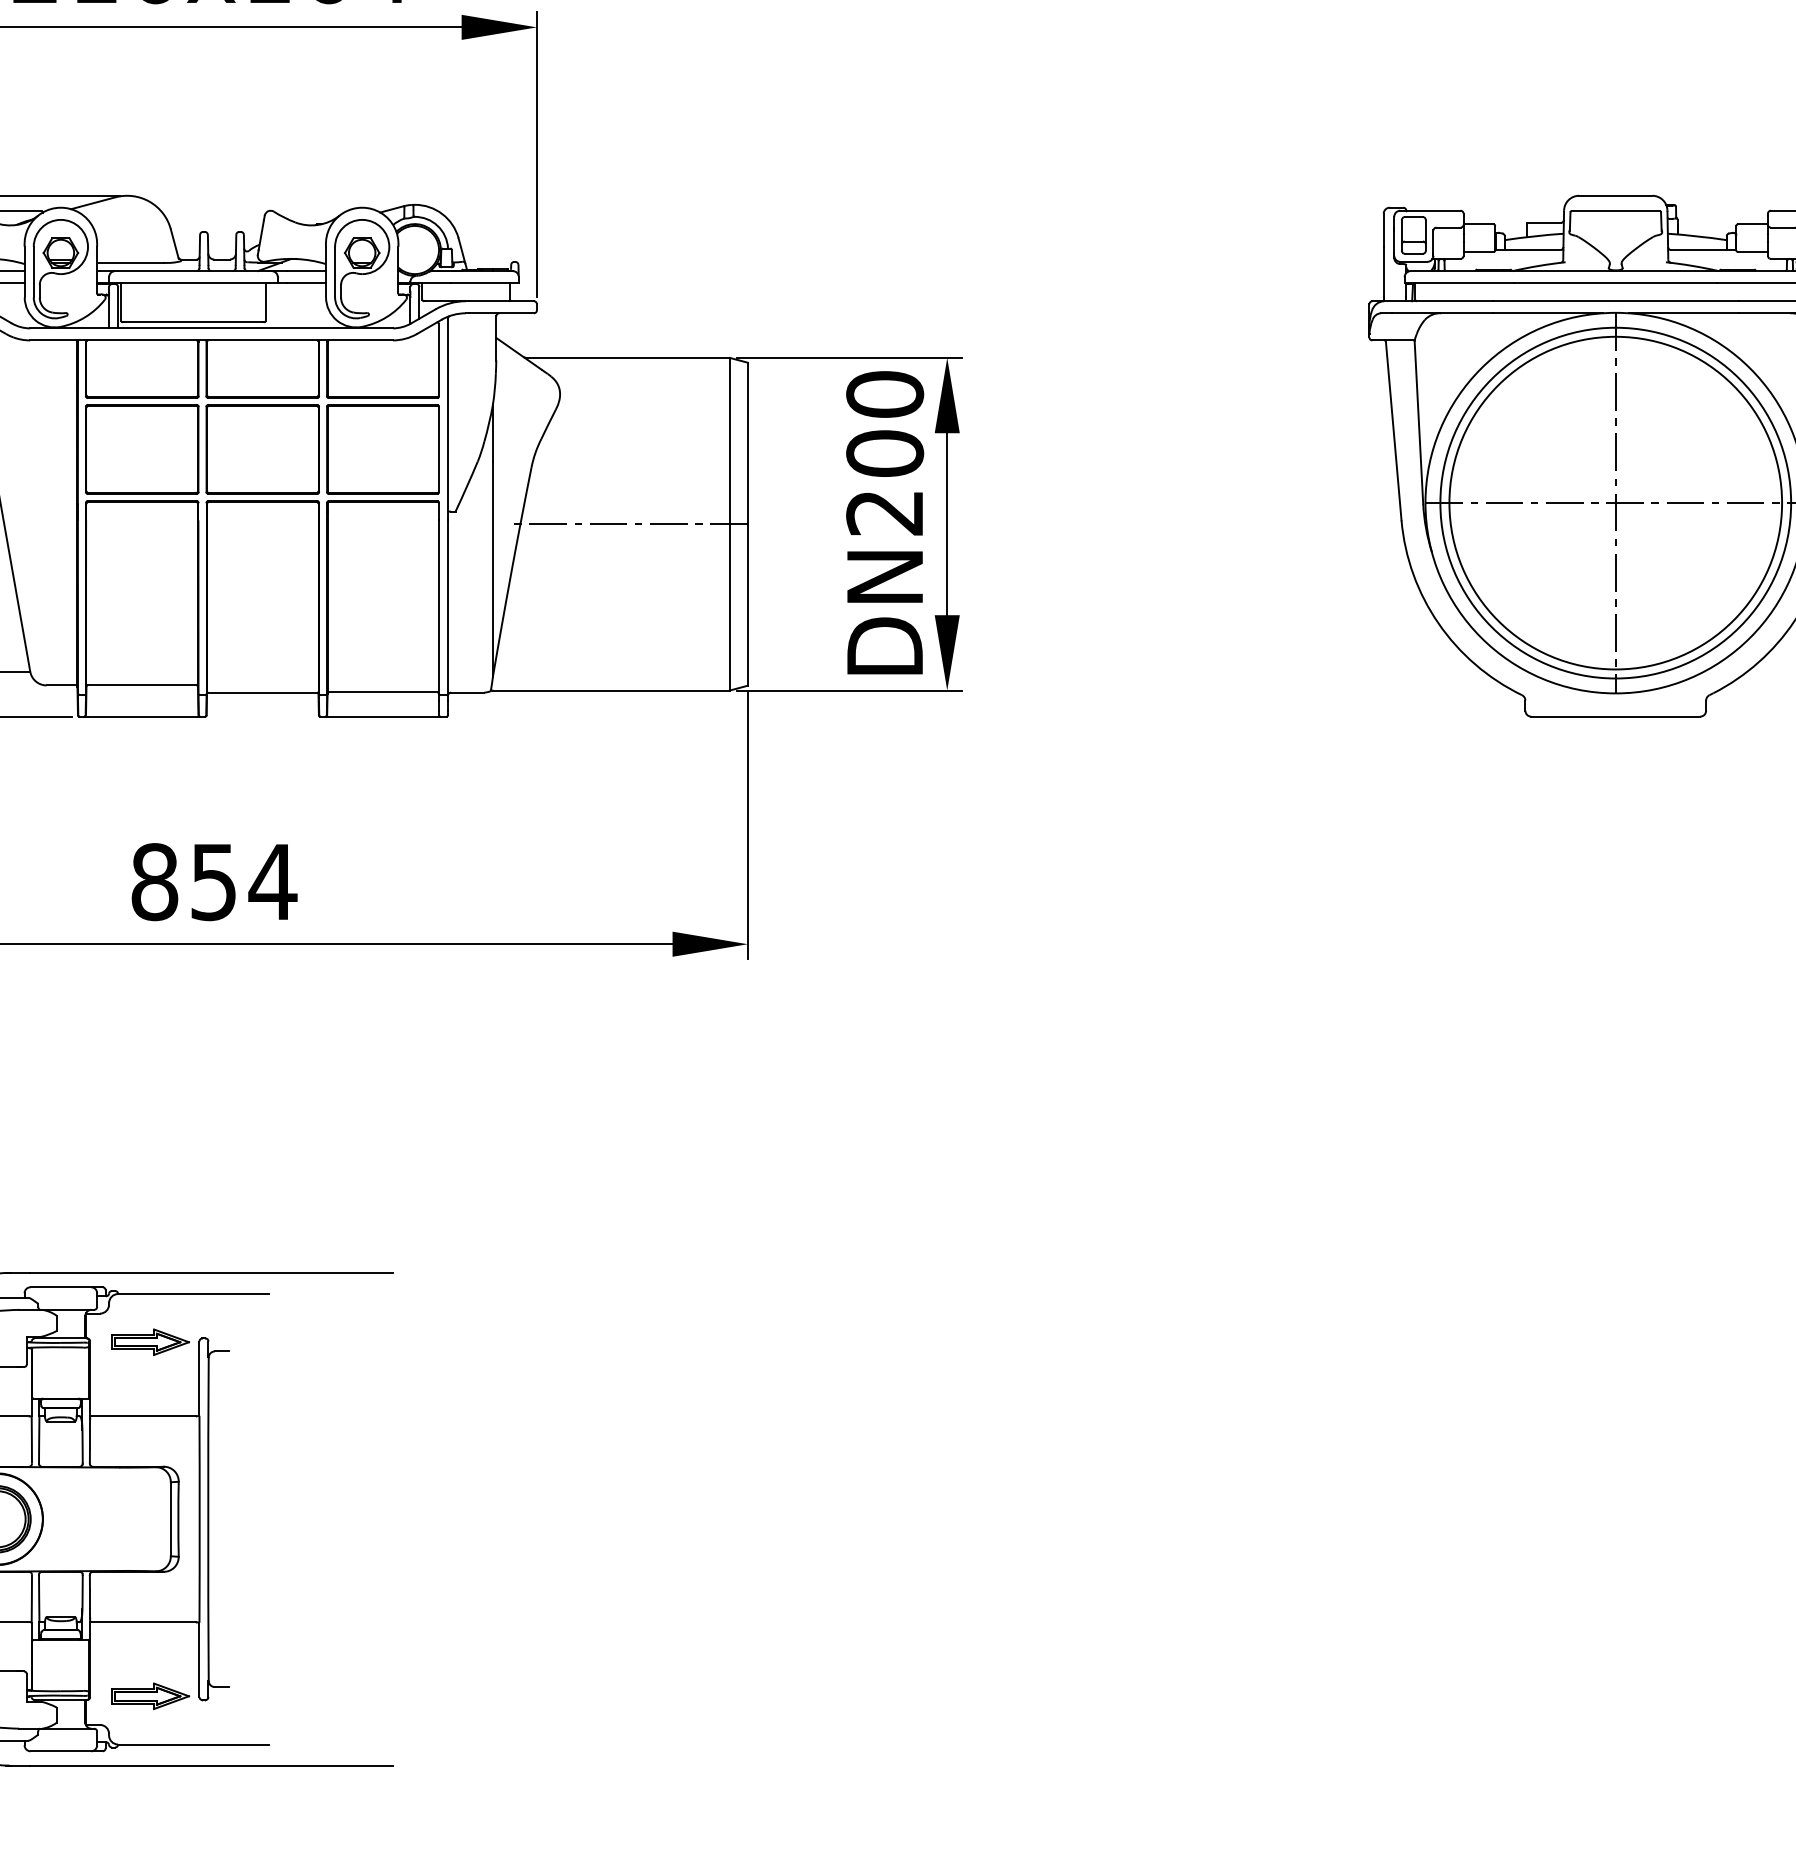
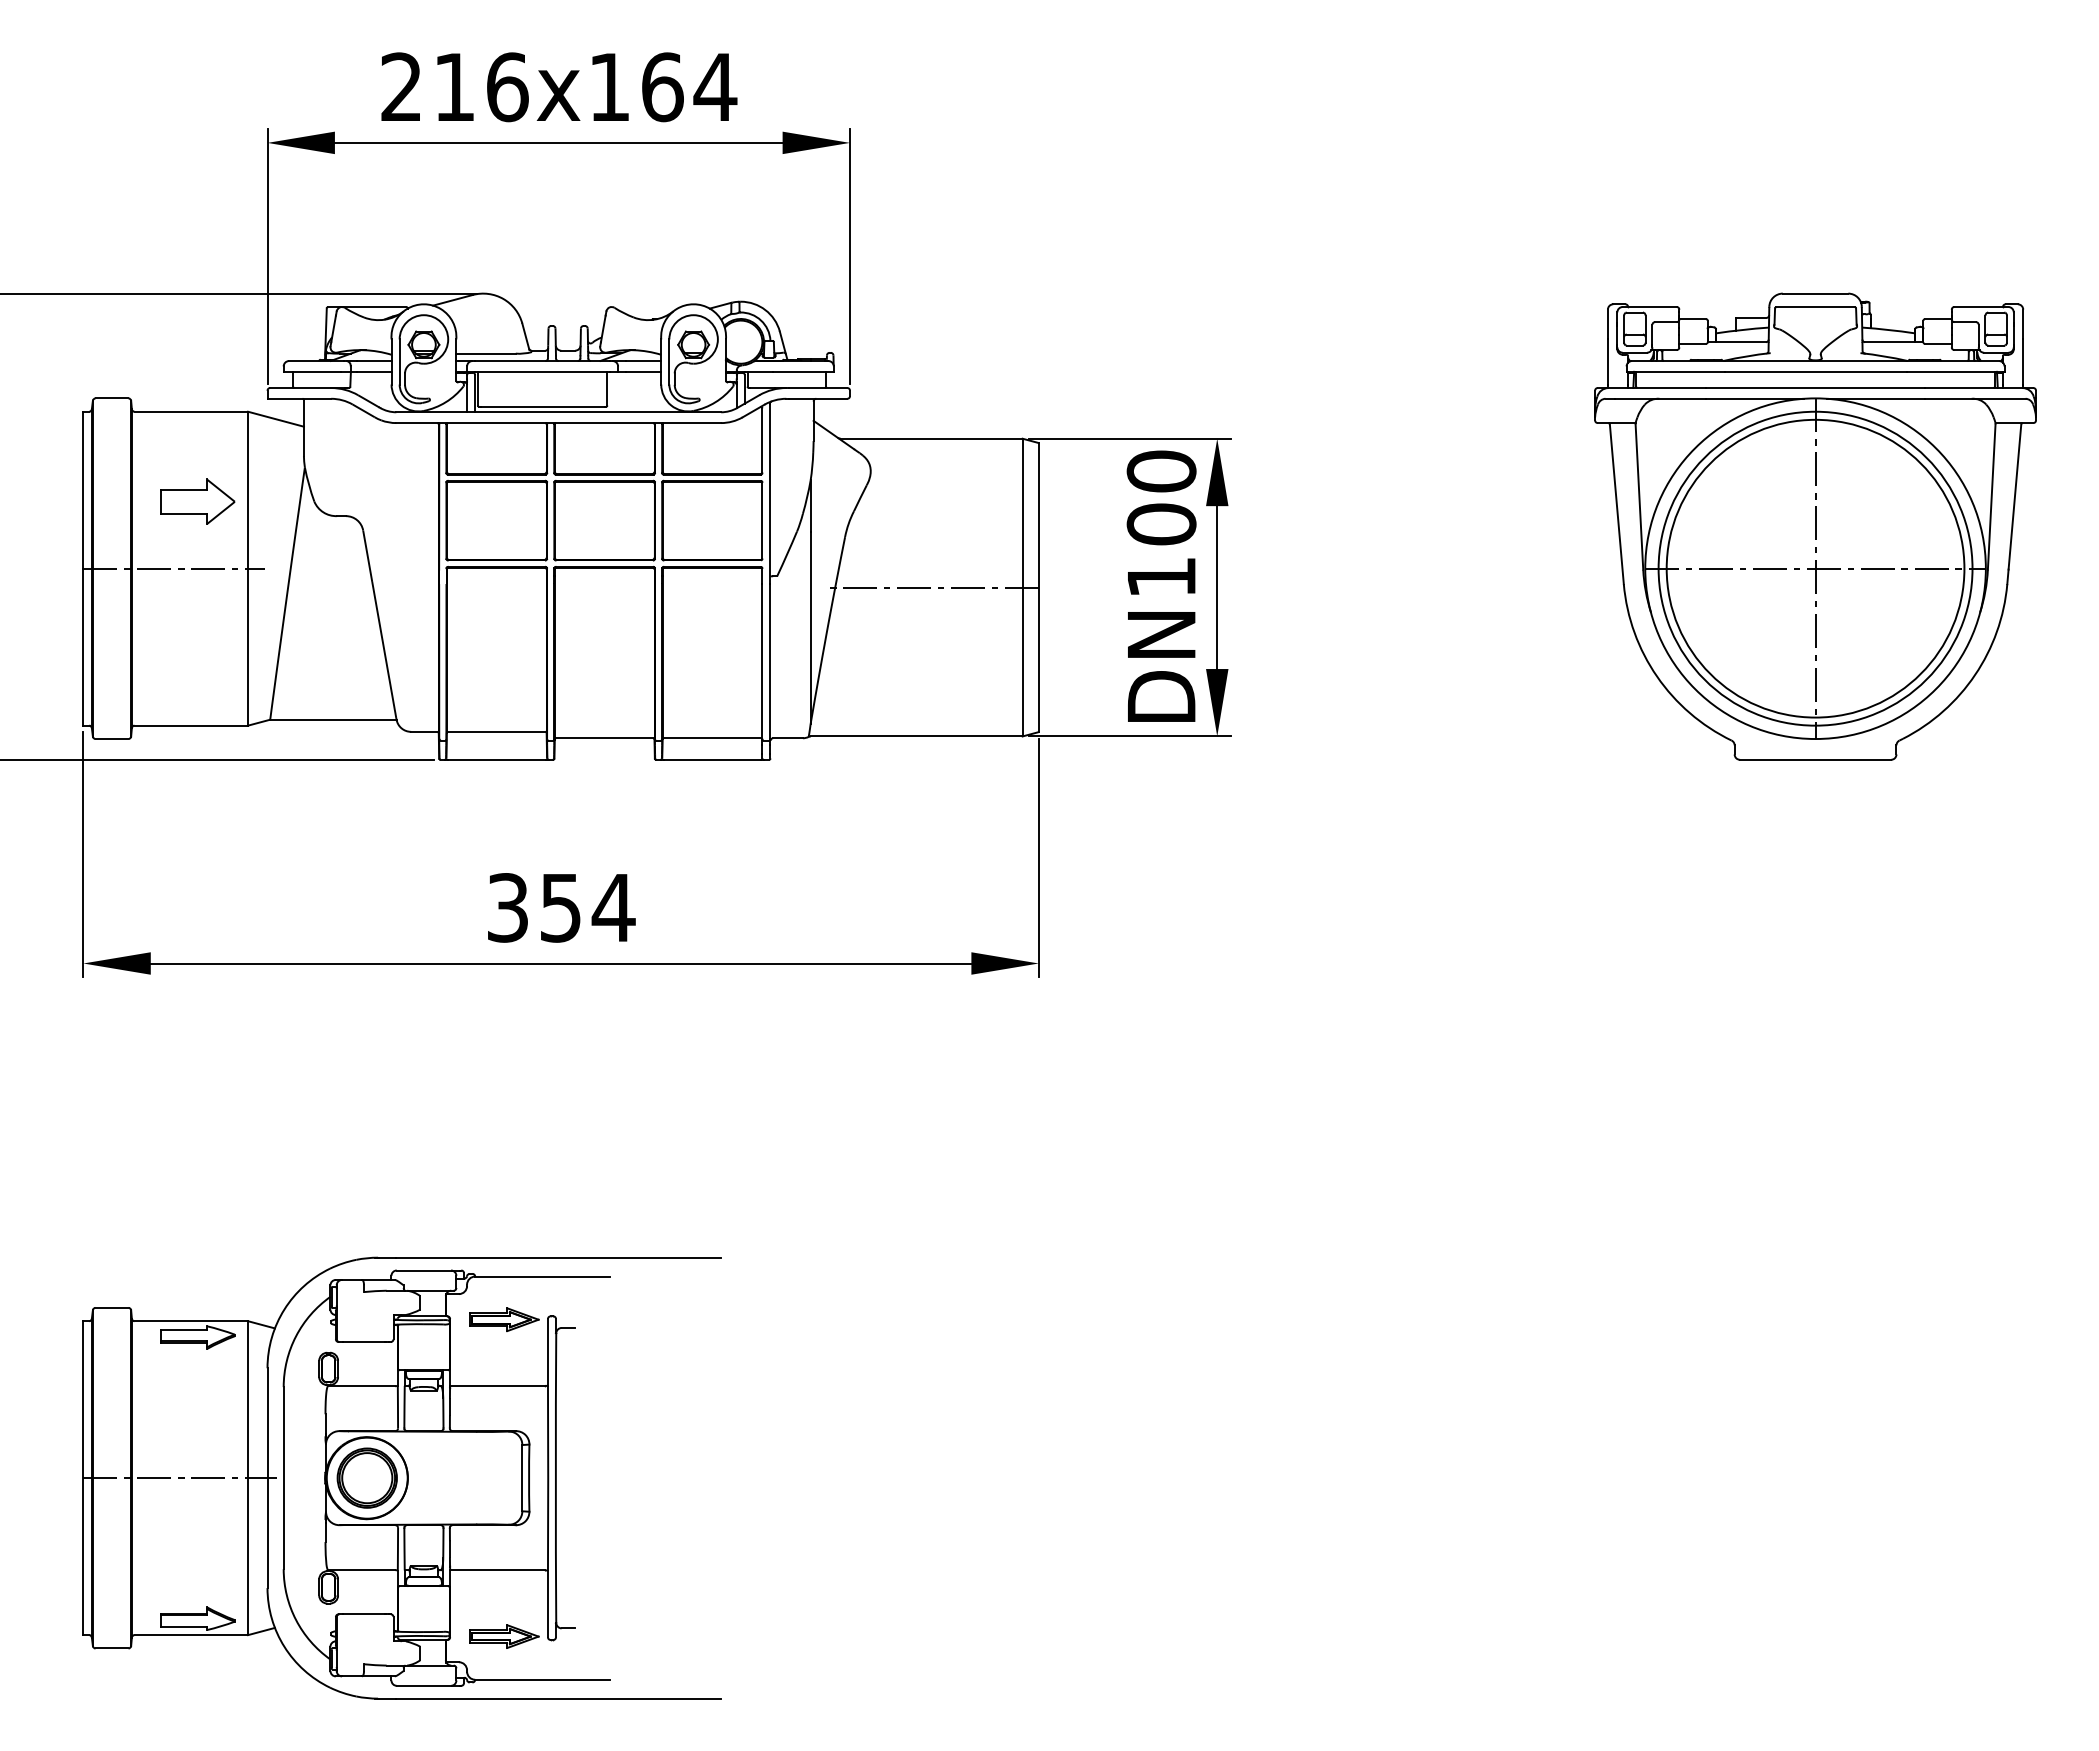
text: (883, 512) -> (1160, 577), DN200 -> DN100
text: (154, 881) -> (507, 907), 854 -> 354

